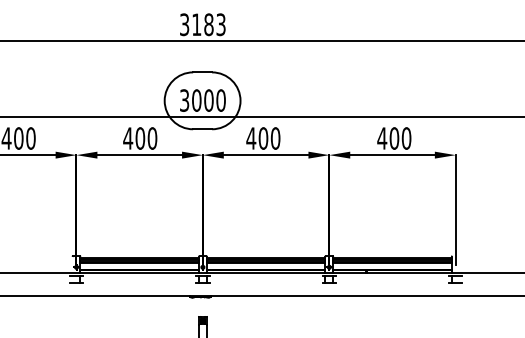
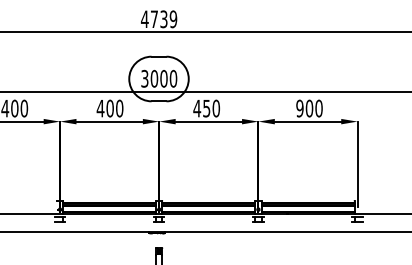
text: (203, 24) -> (159, 19), 3183 -> 4739
text: (263, 138) -> (206, 108), 400 -> 450
text: (381, 138) -> (299, 108), 400 -> 900

